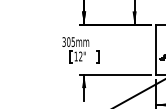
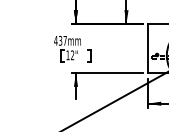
text: (68, 41) -> (60, 40), 305mm -> 437mm

